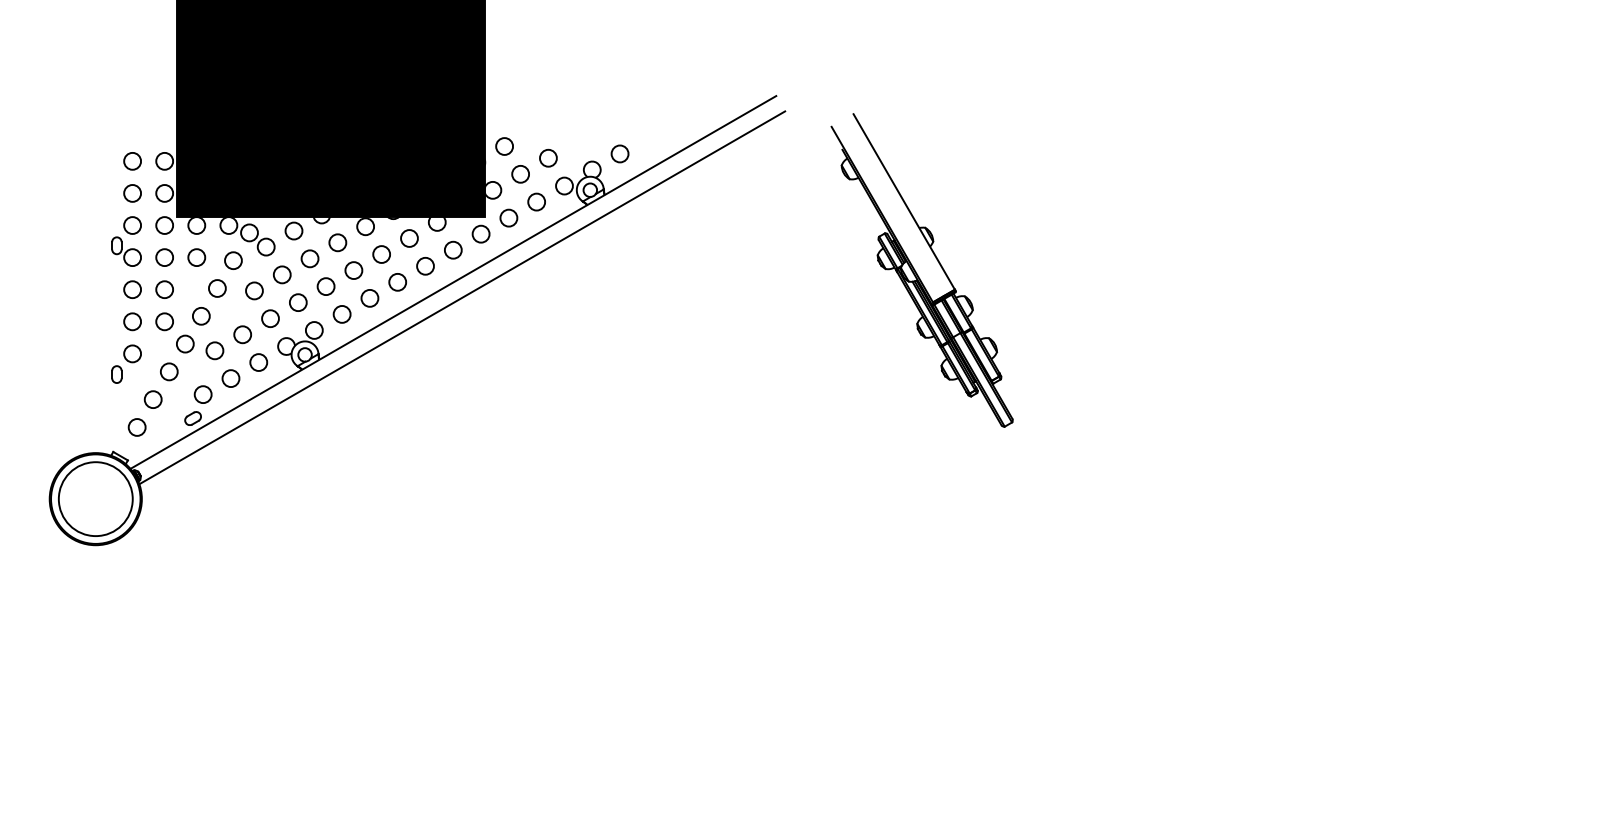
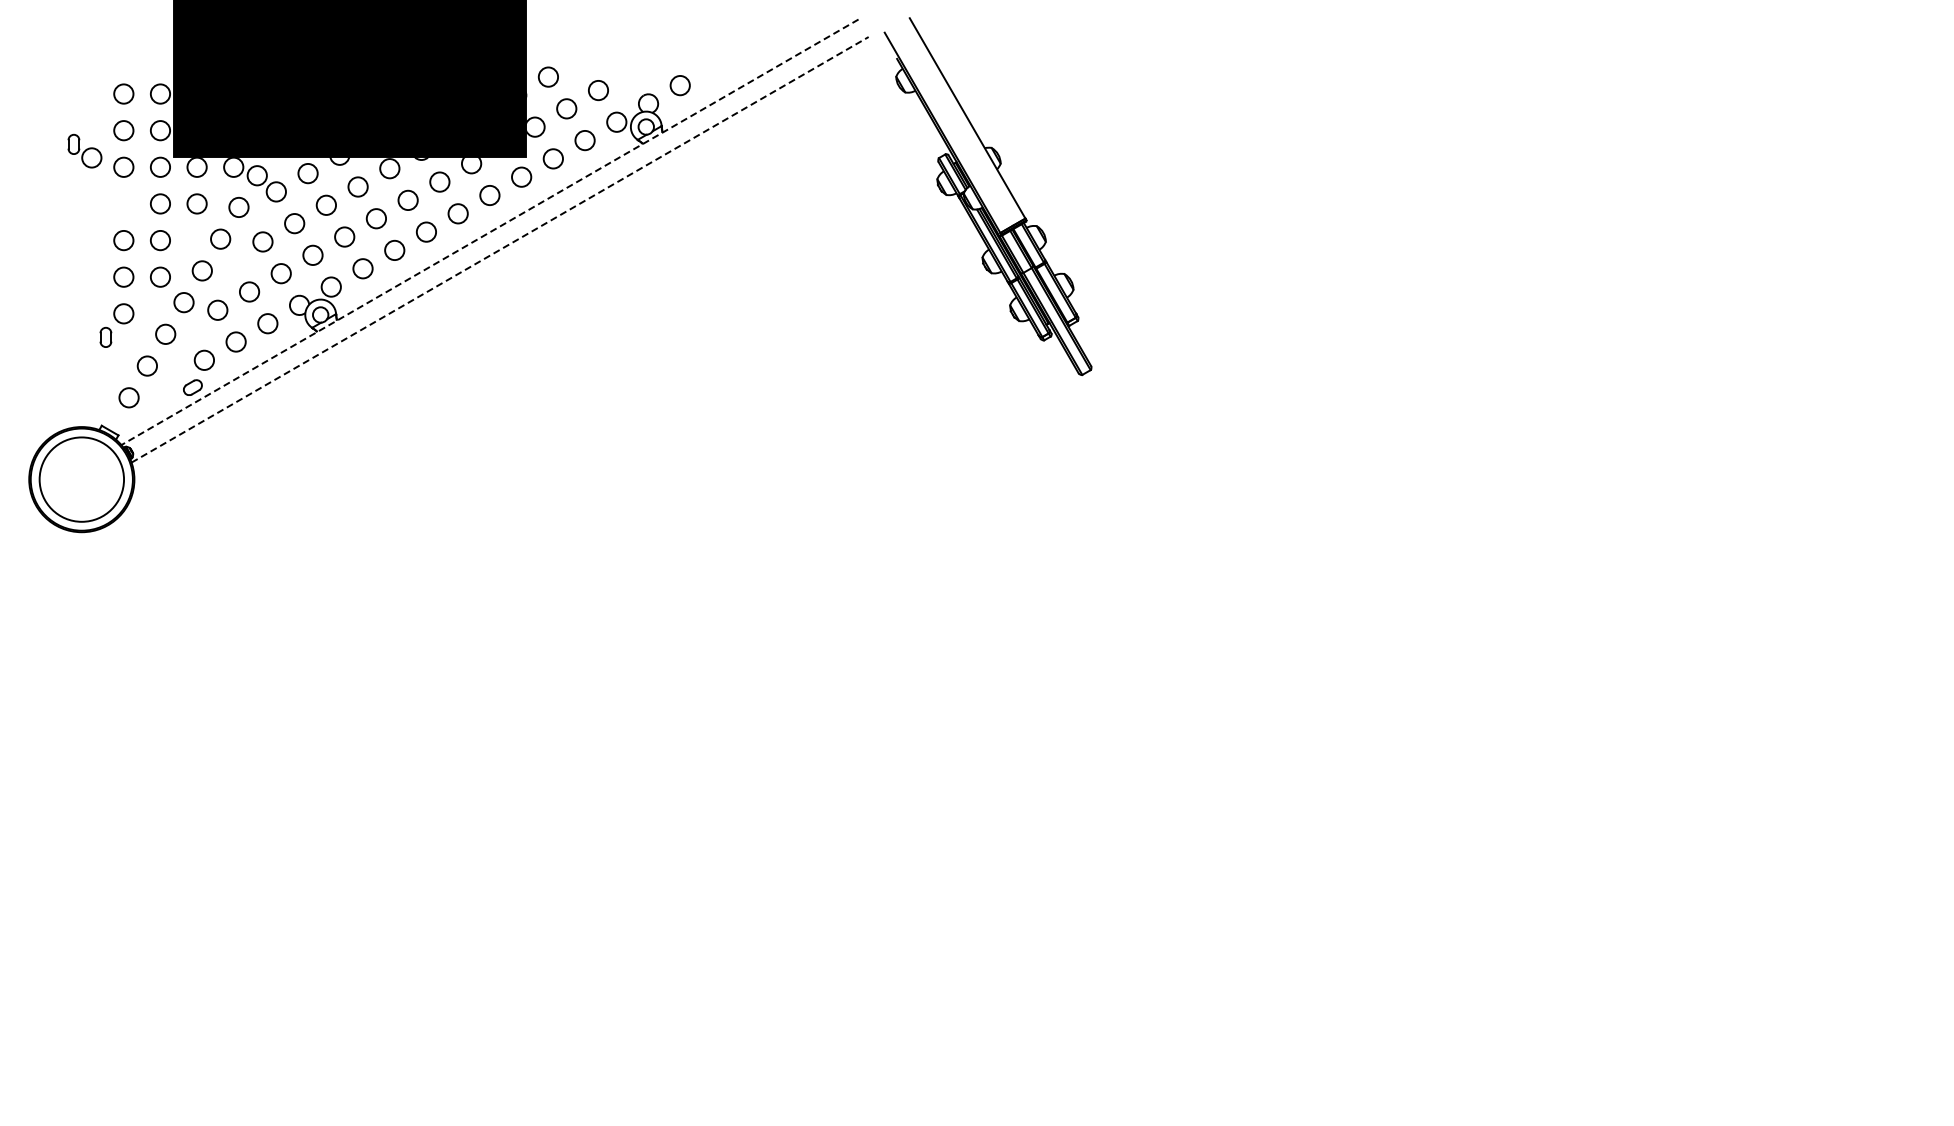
part: (126, 251) -> (84, 150), moved
part: (921, 270) -> (987, 196), moved
line: (453, 282) -> (490, 232), solid -> dashed
line: (462, 297) -> (500, 249), solid -> dashed

